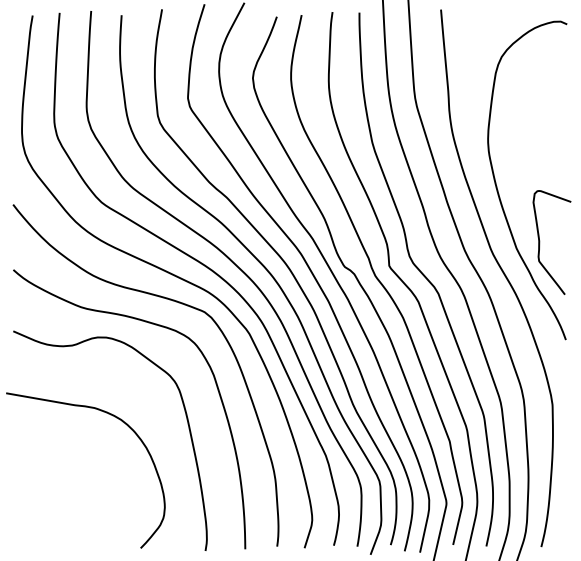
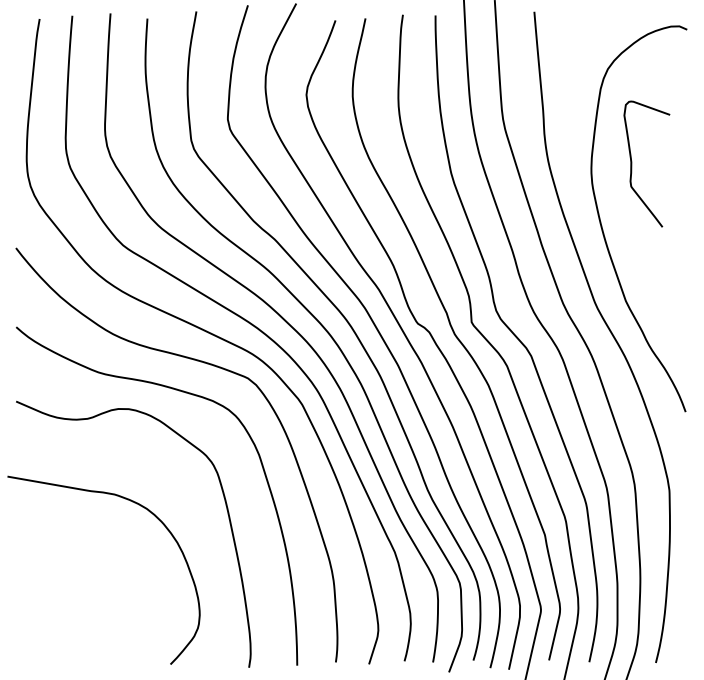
curve: (540, 242) -> (632, 163), moved

